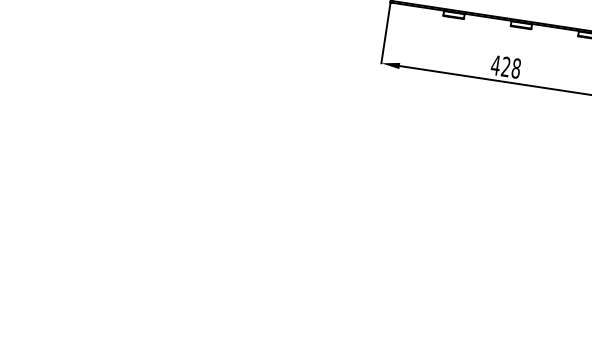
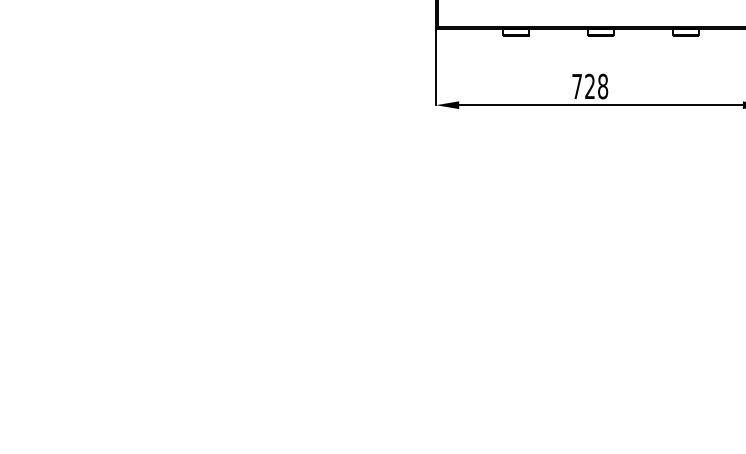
text: (495, 65) -> (576, 86), 428 -> 728

